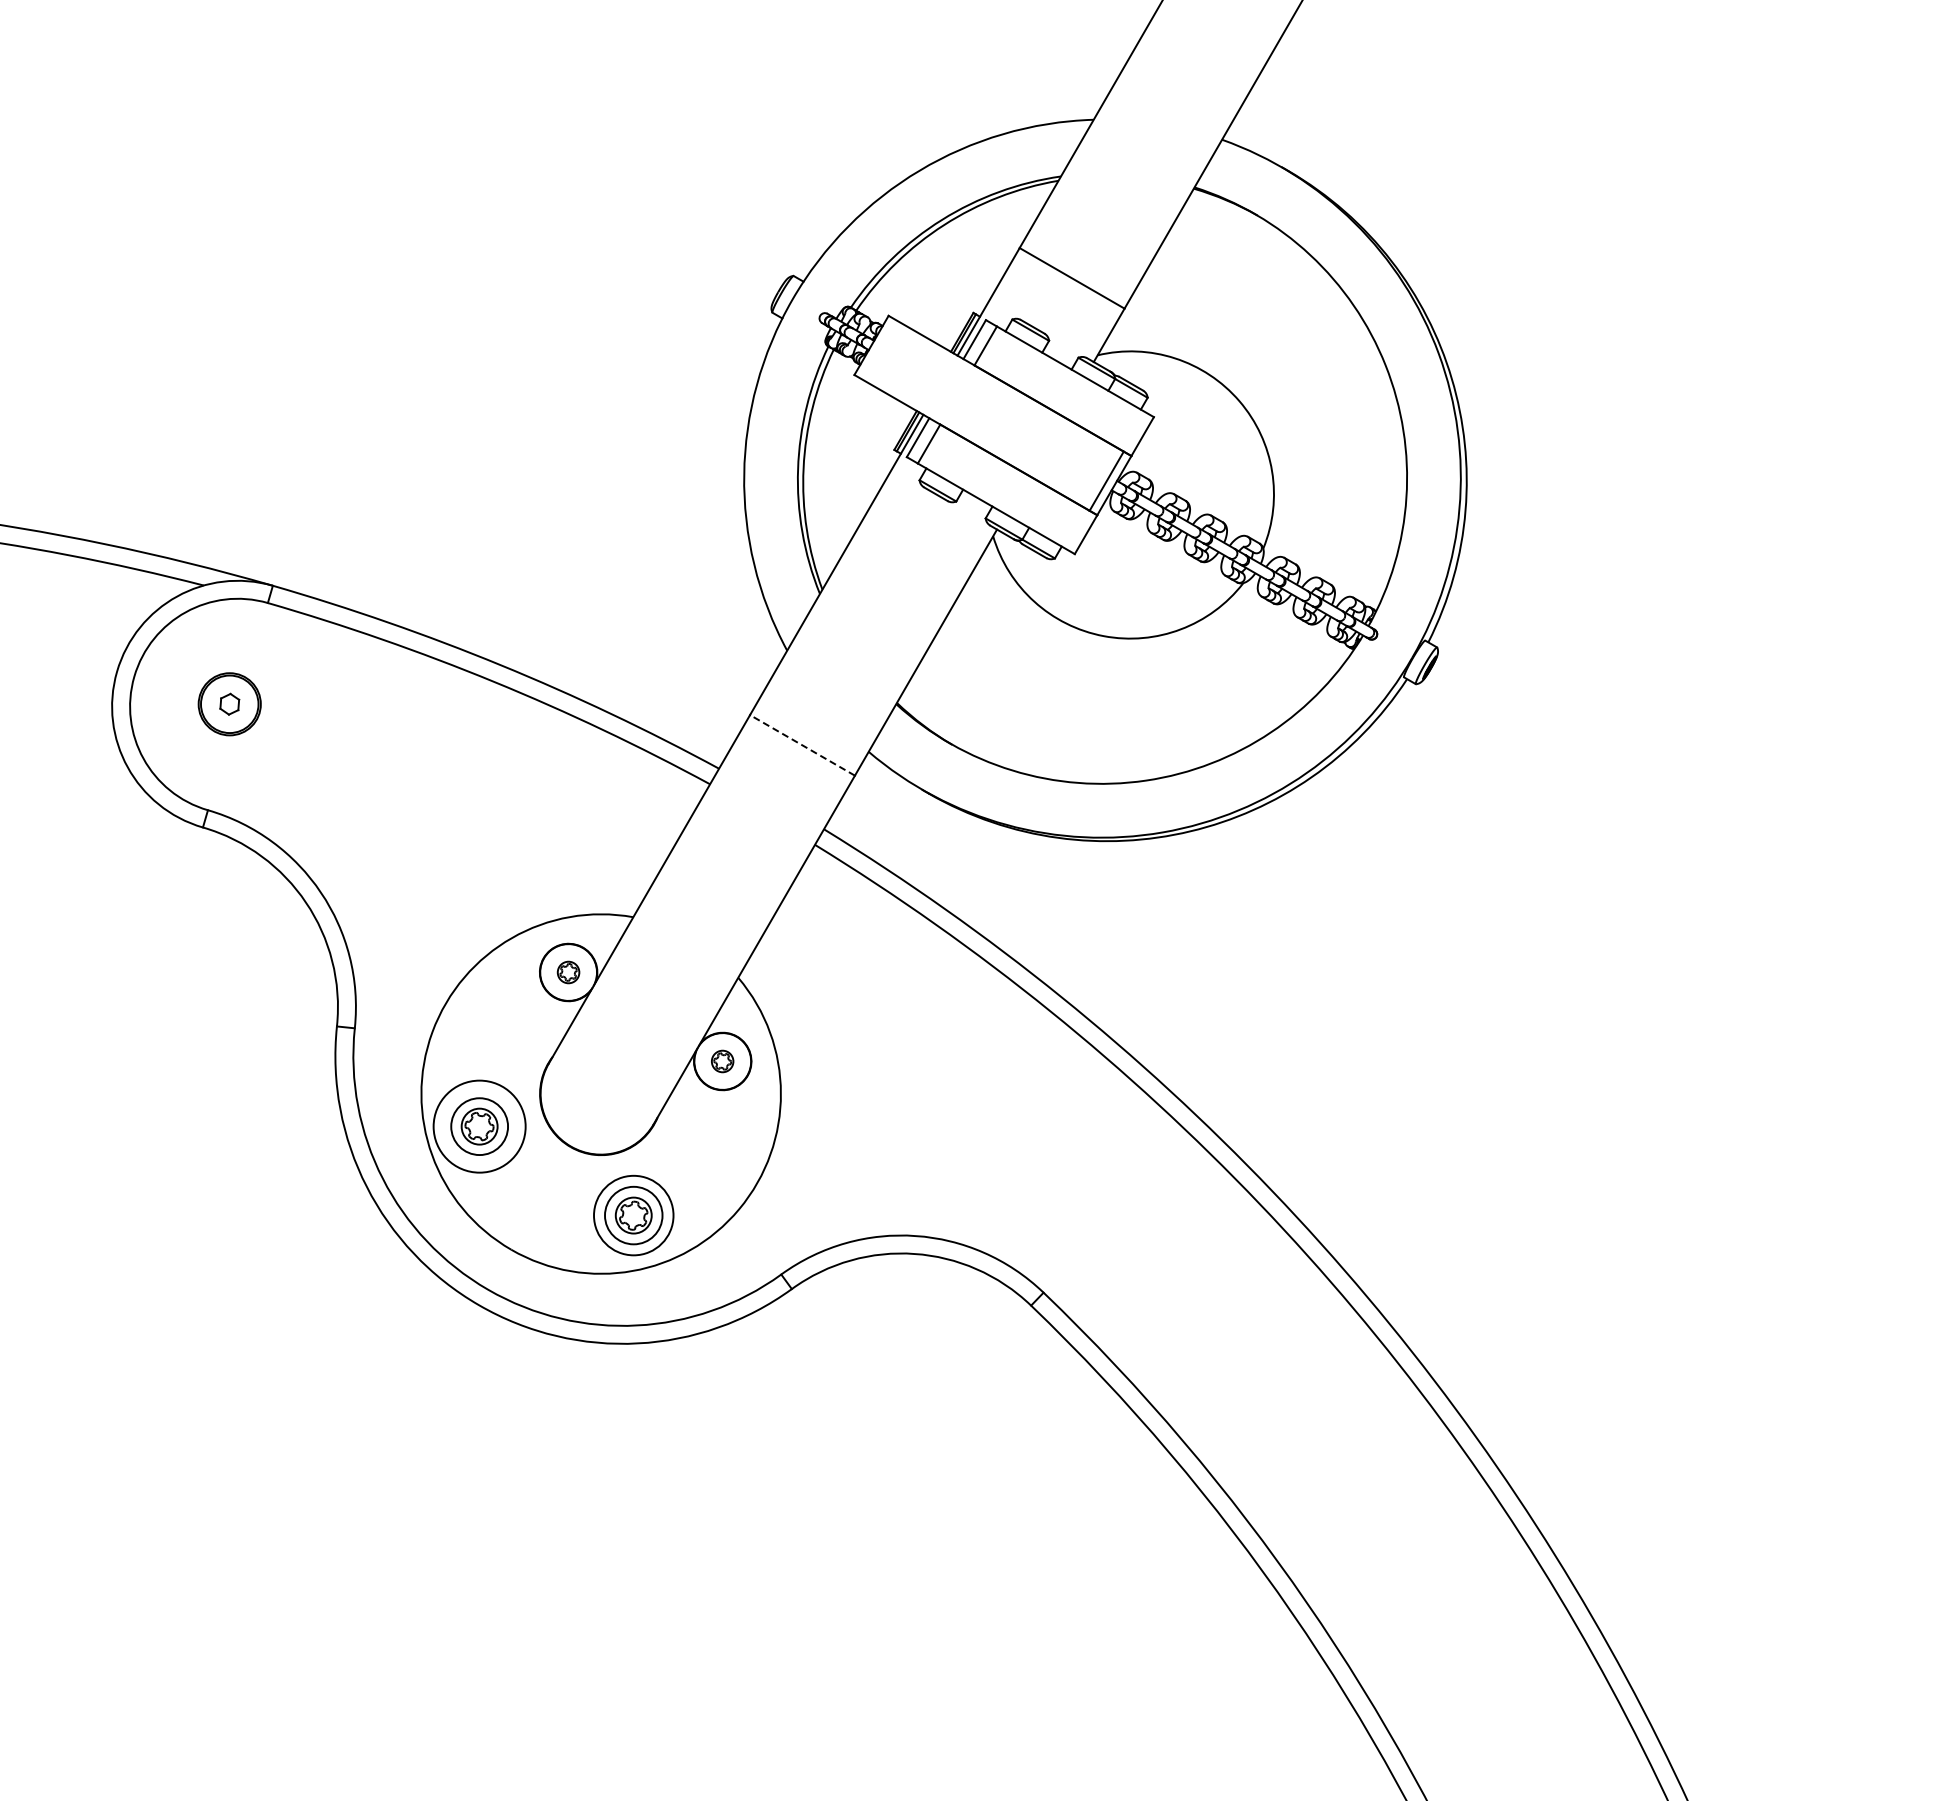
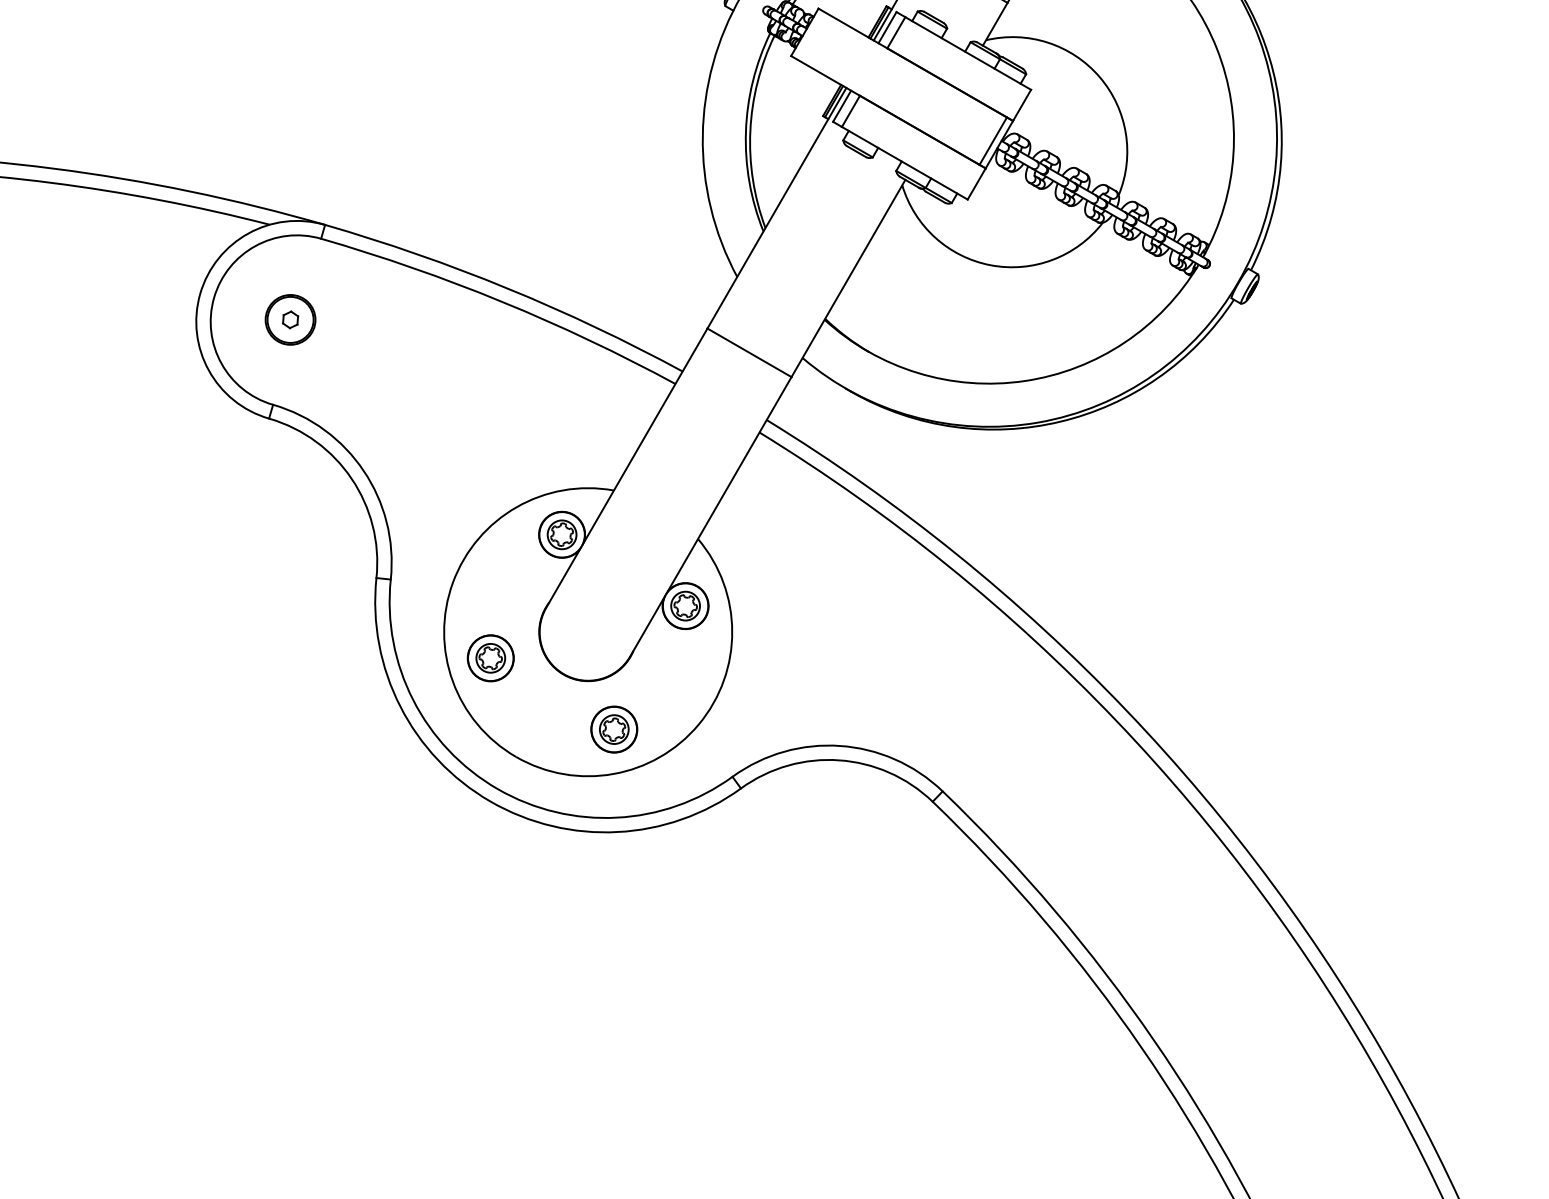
line: (802, 745) -> (749, 352), dashed -> solid
part: (568, 972) -> (562, 534), size x1.67
part: (722, 1061) -> (685, 606), size x1.67
circle: (479, 1126) -> (490, 658), size x0.62
circle: (633, 1215) -> (614, 729), size x0.71

